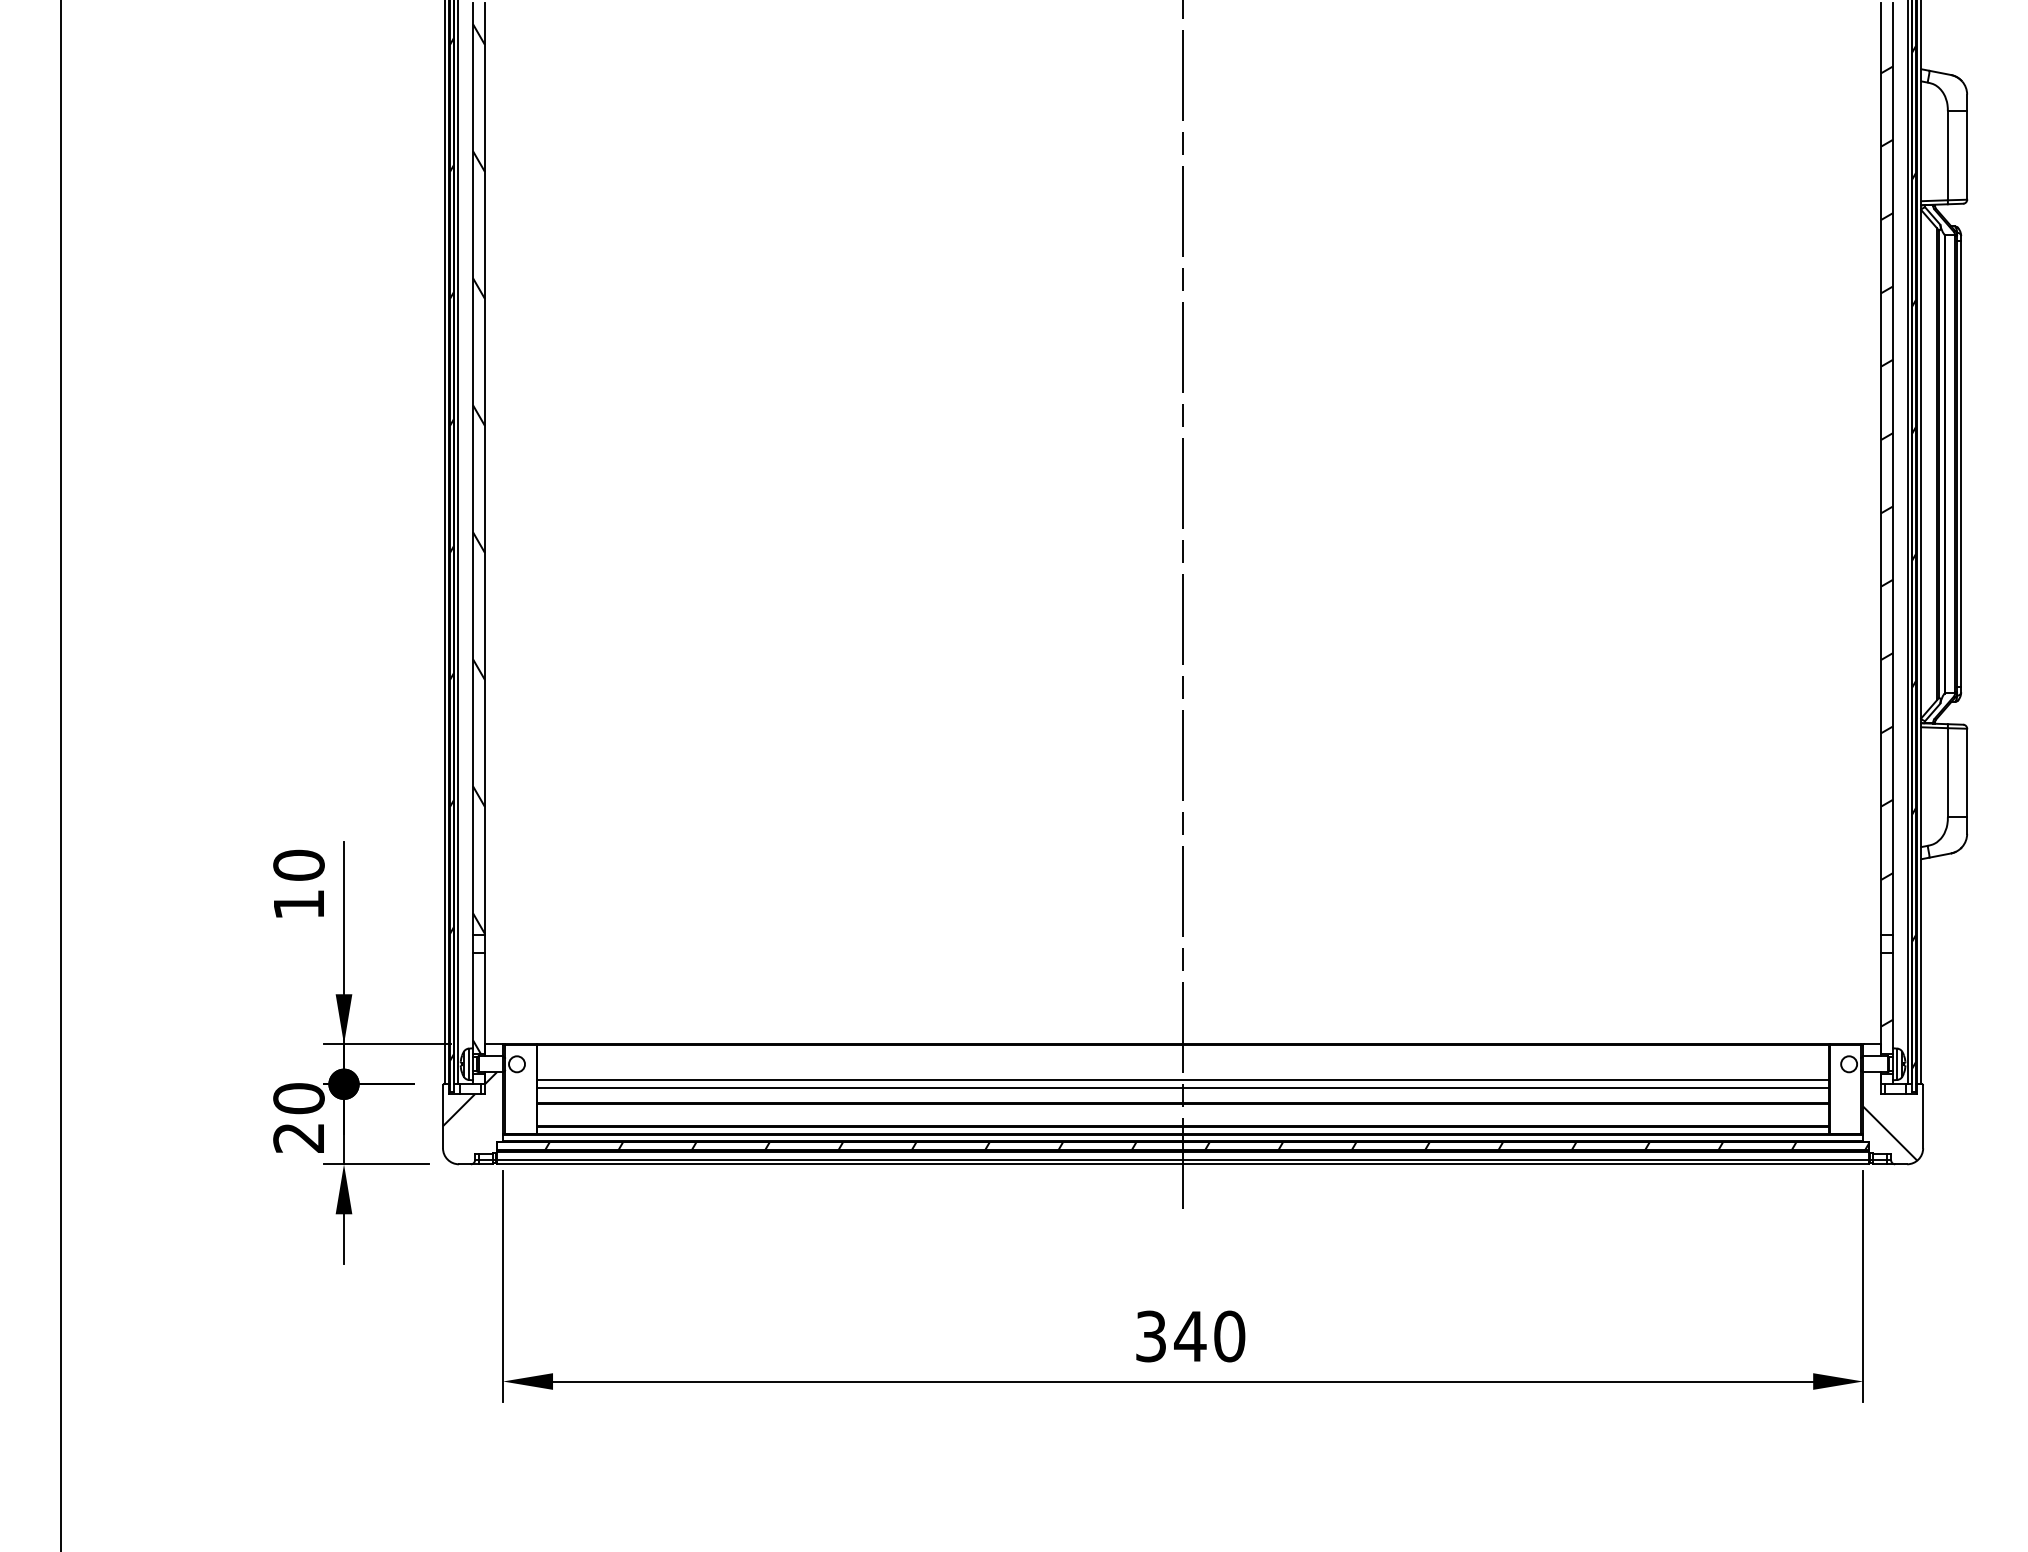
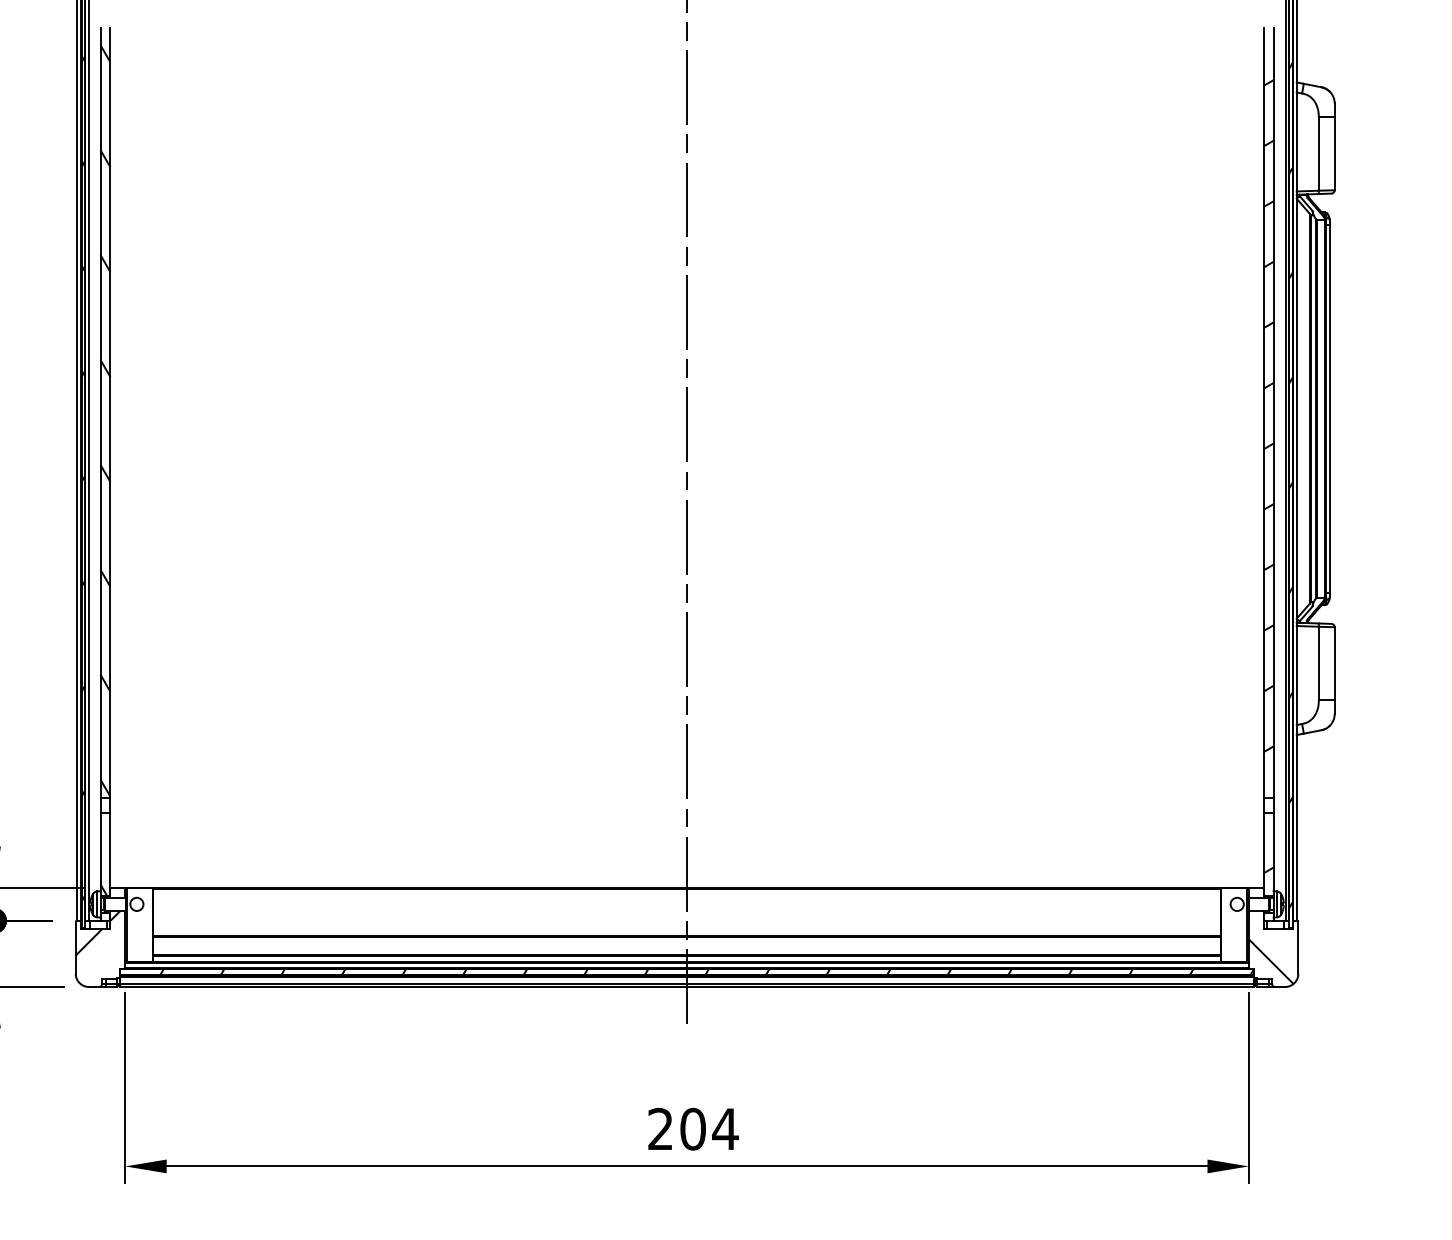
line: (1183, 1080) -> (687, 917), removed
line: (1183, 1088) -> (687, 924), removed
text: (1190, 1336) -> (693, 1129), 340 -> 204

